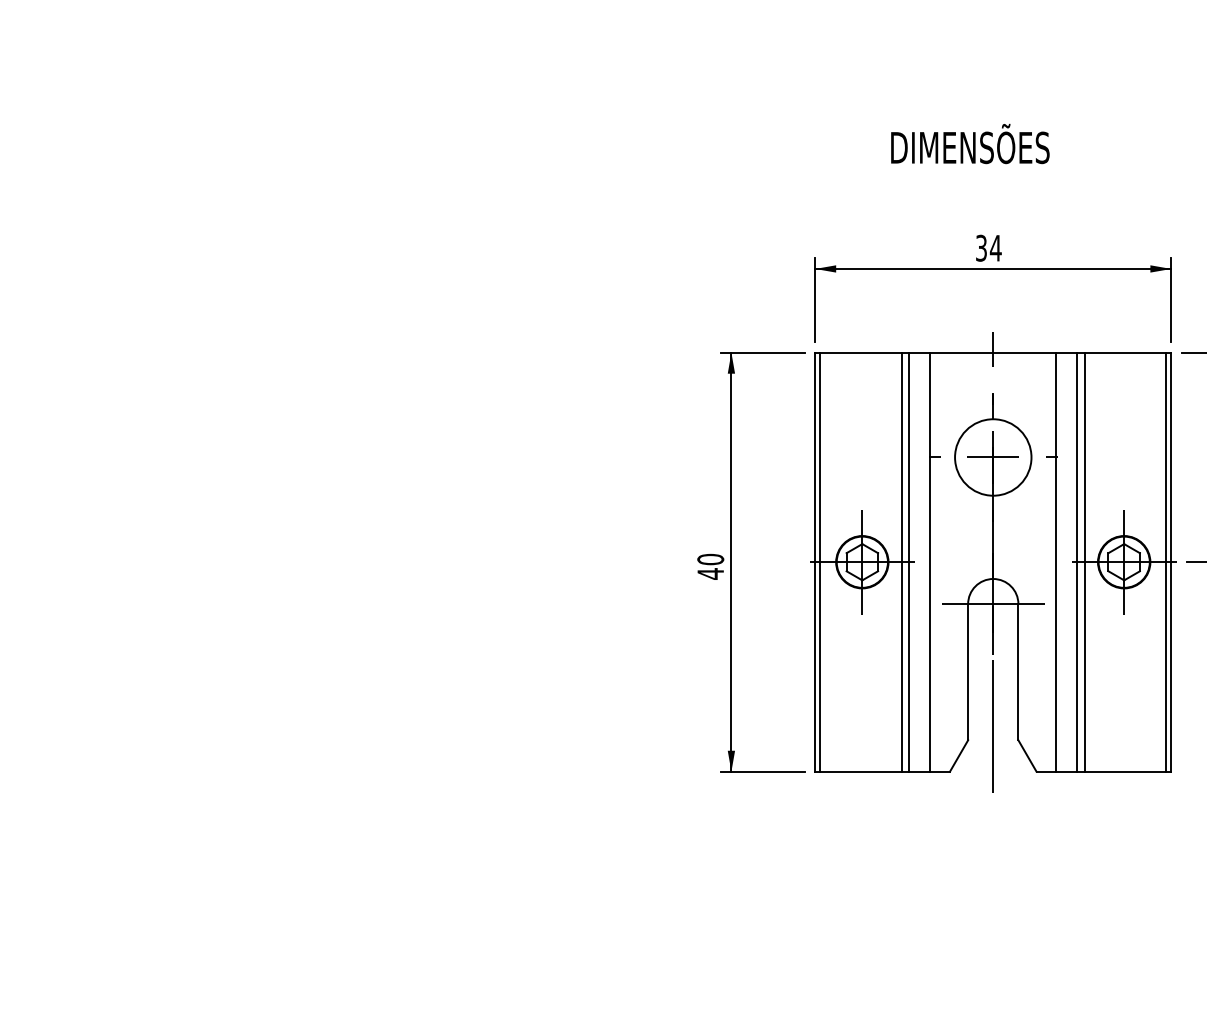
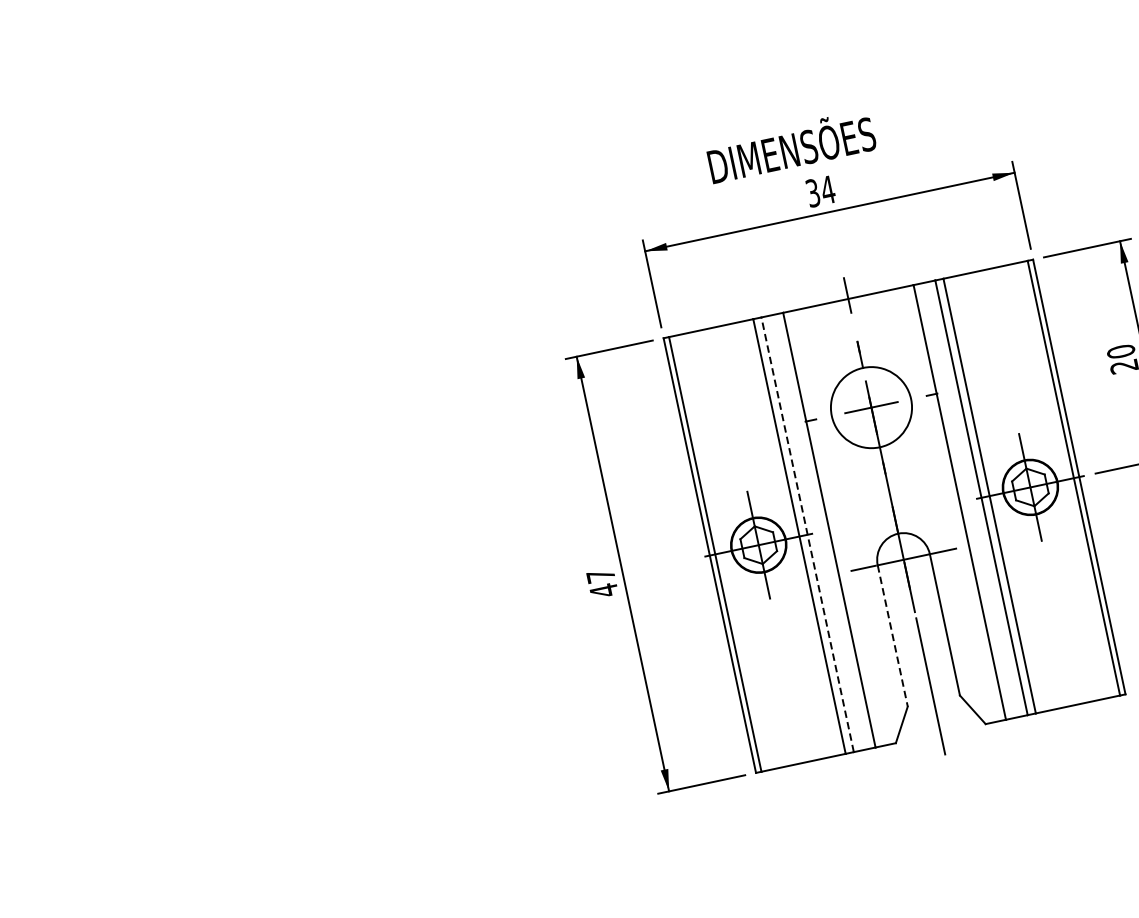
text: (970, 143) -> (791, 146), moved
text: (710, 559) -> (600, 575), 40 -> 47
line: (909, 561) -> (807, 534), solid -> dashed
line: (968, 672) -> (893, 636), solid -> dashed

